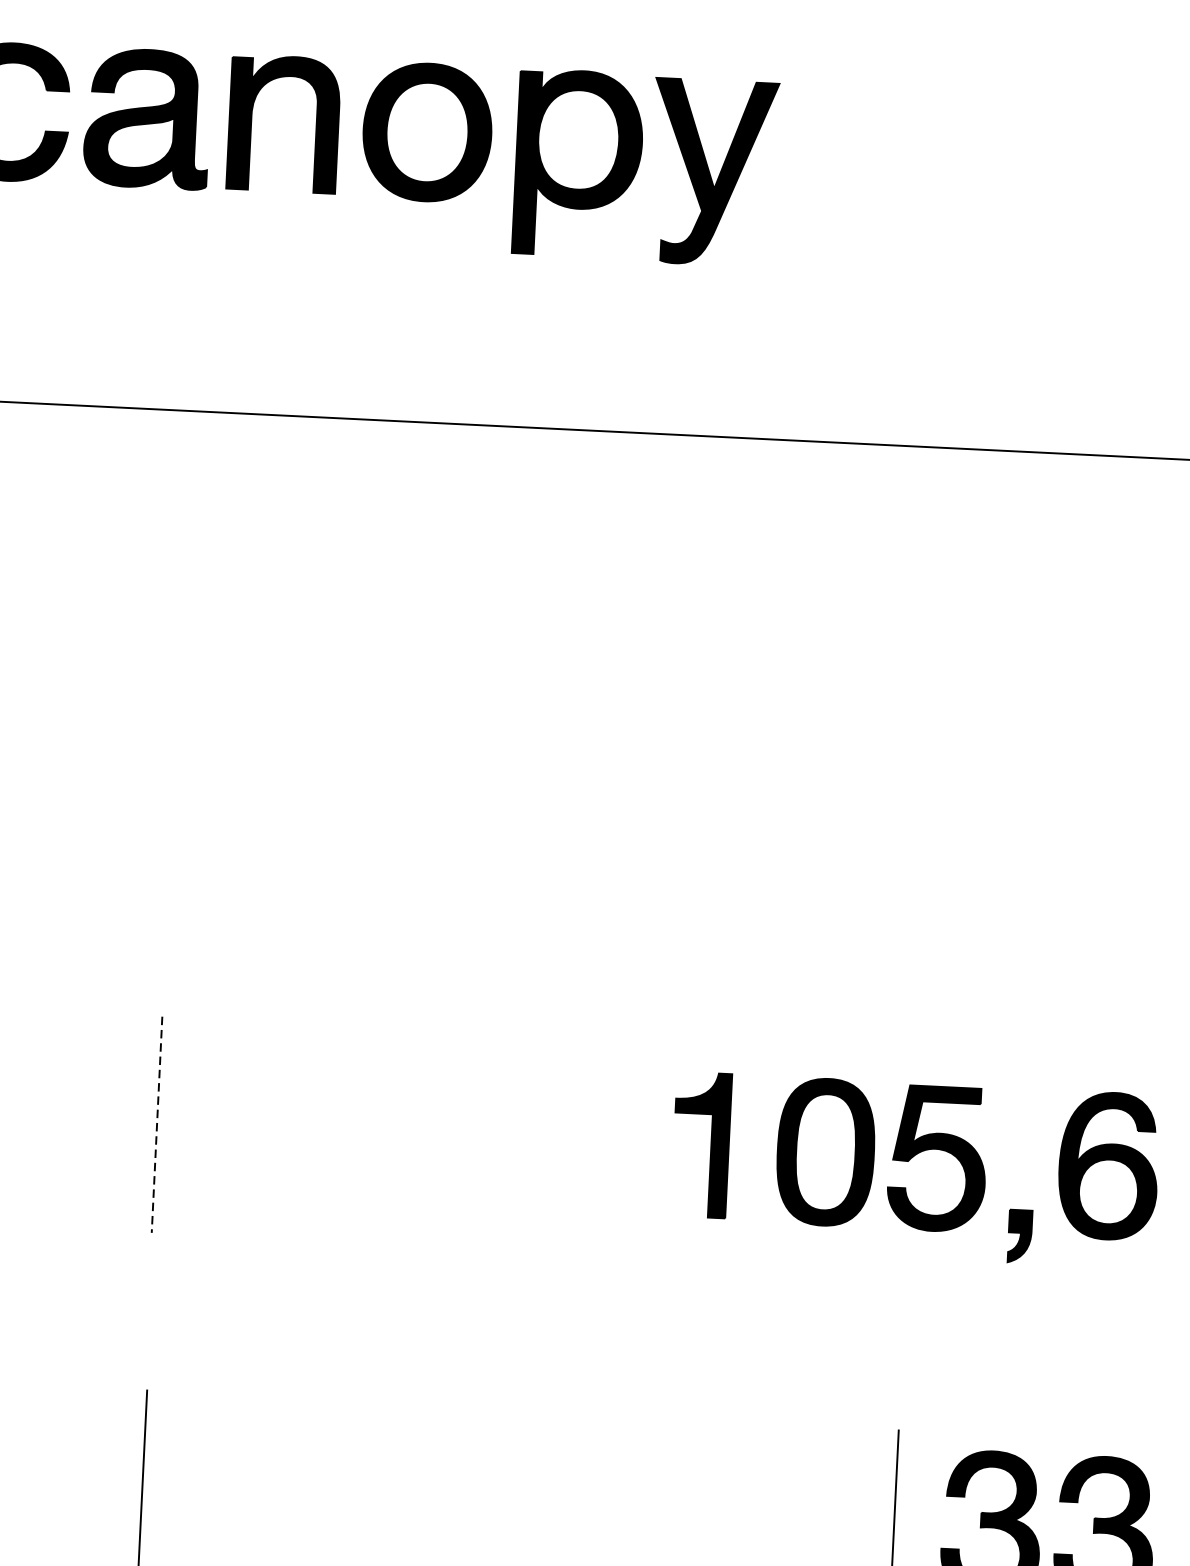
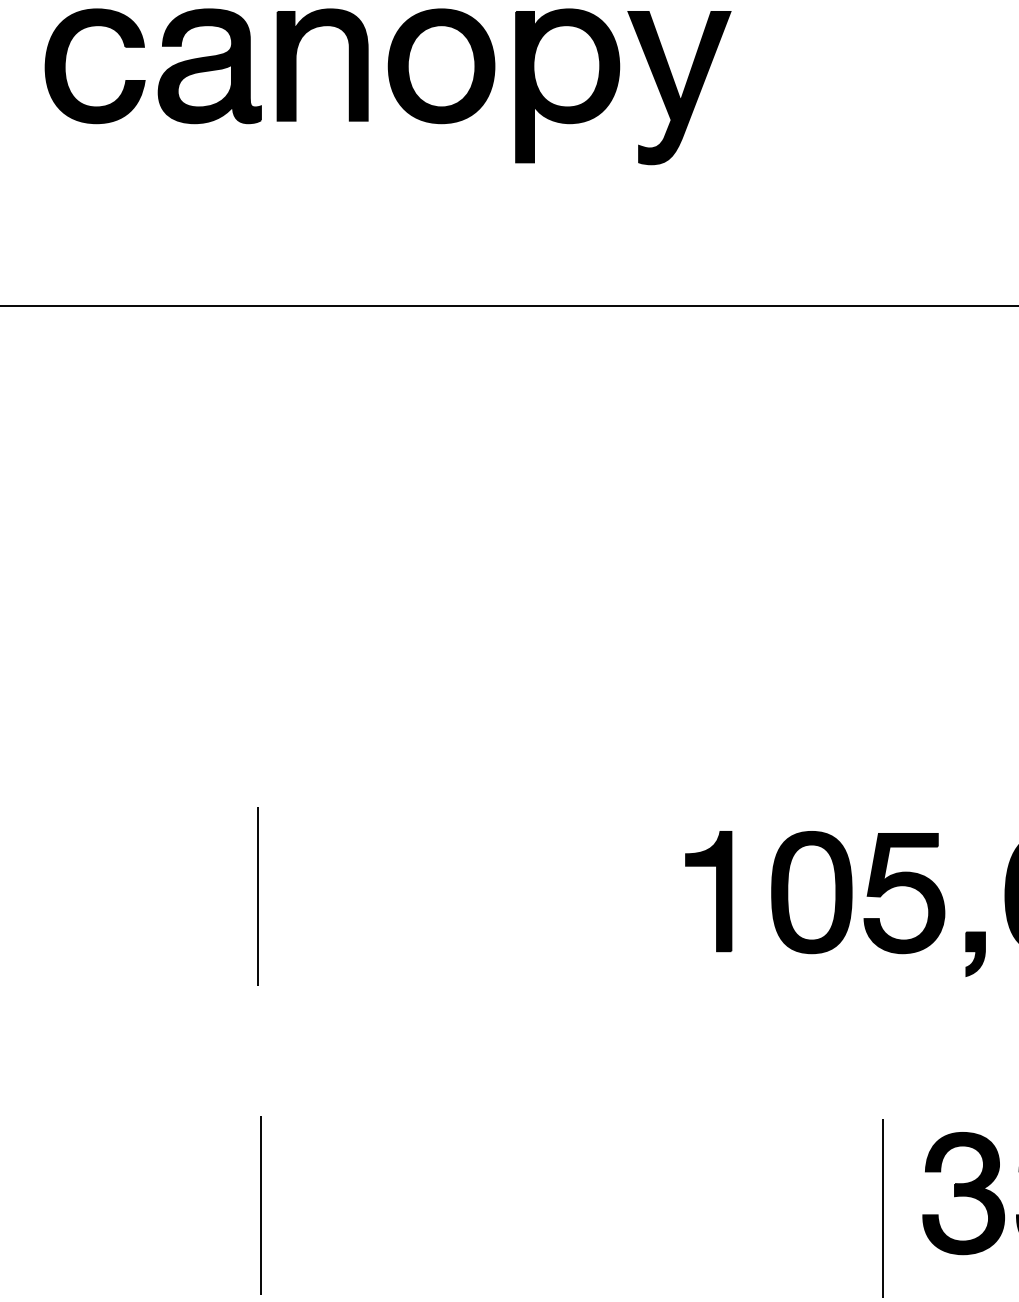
line: (157, 1124) -> (258, 896), dashed -> solid

